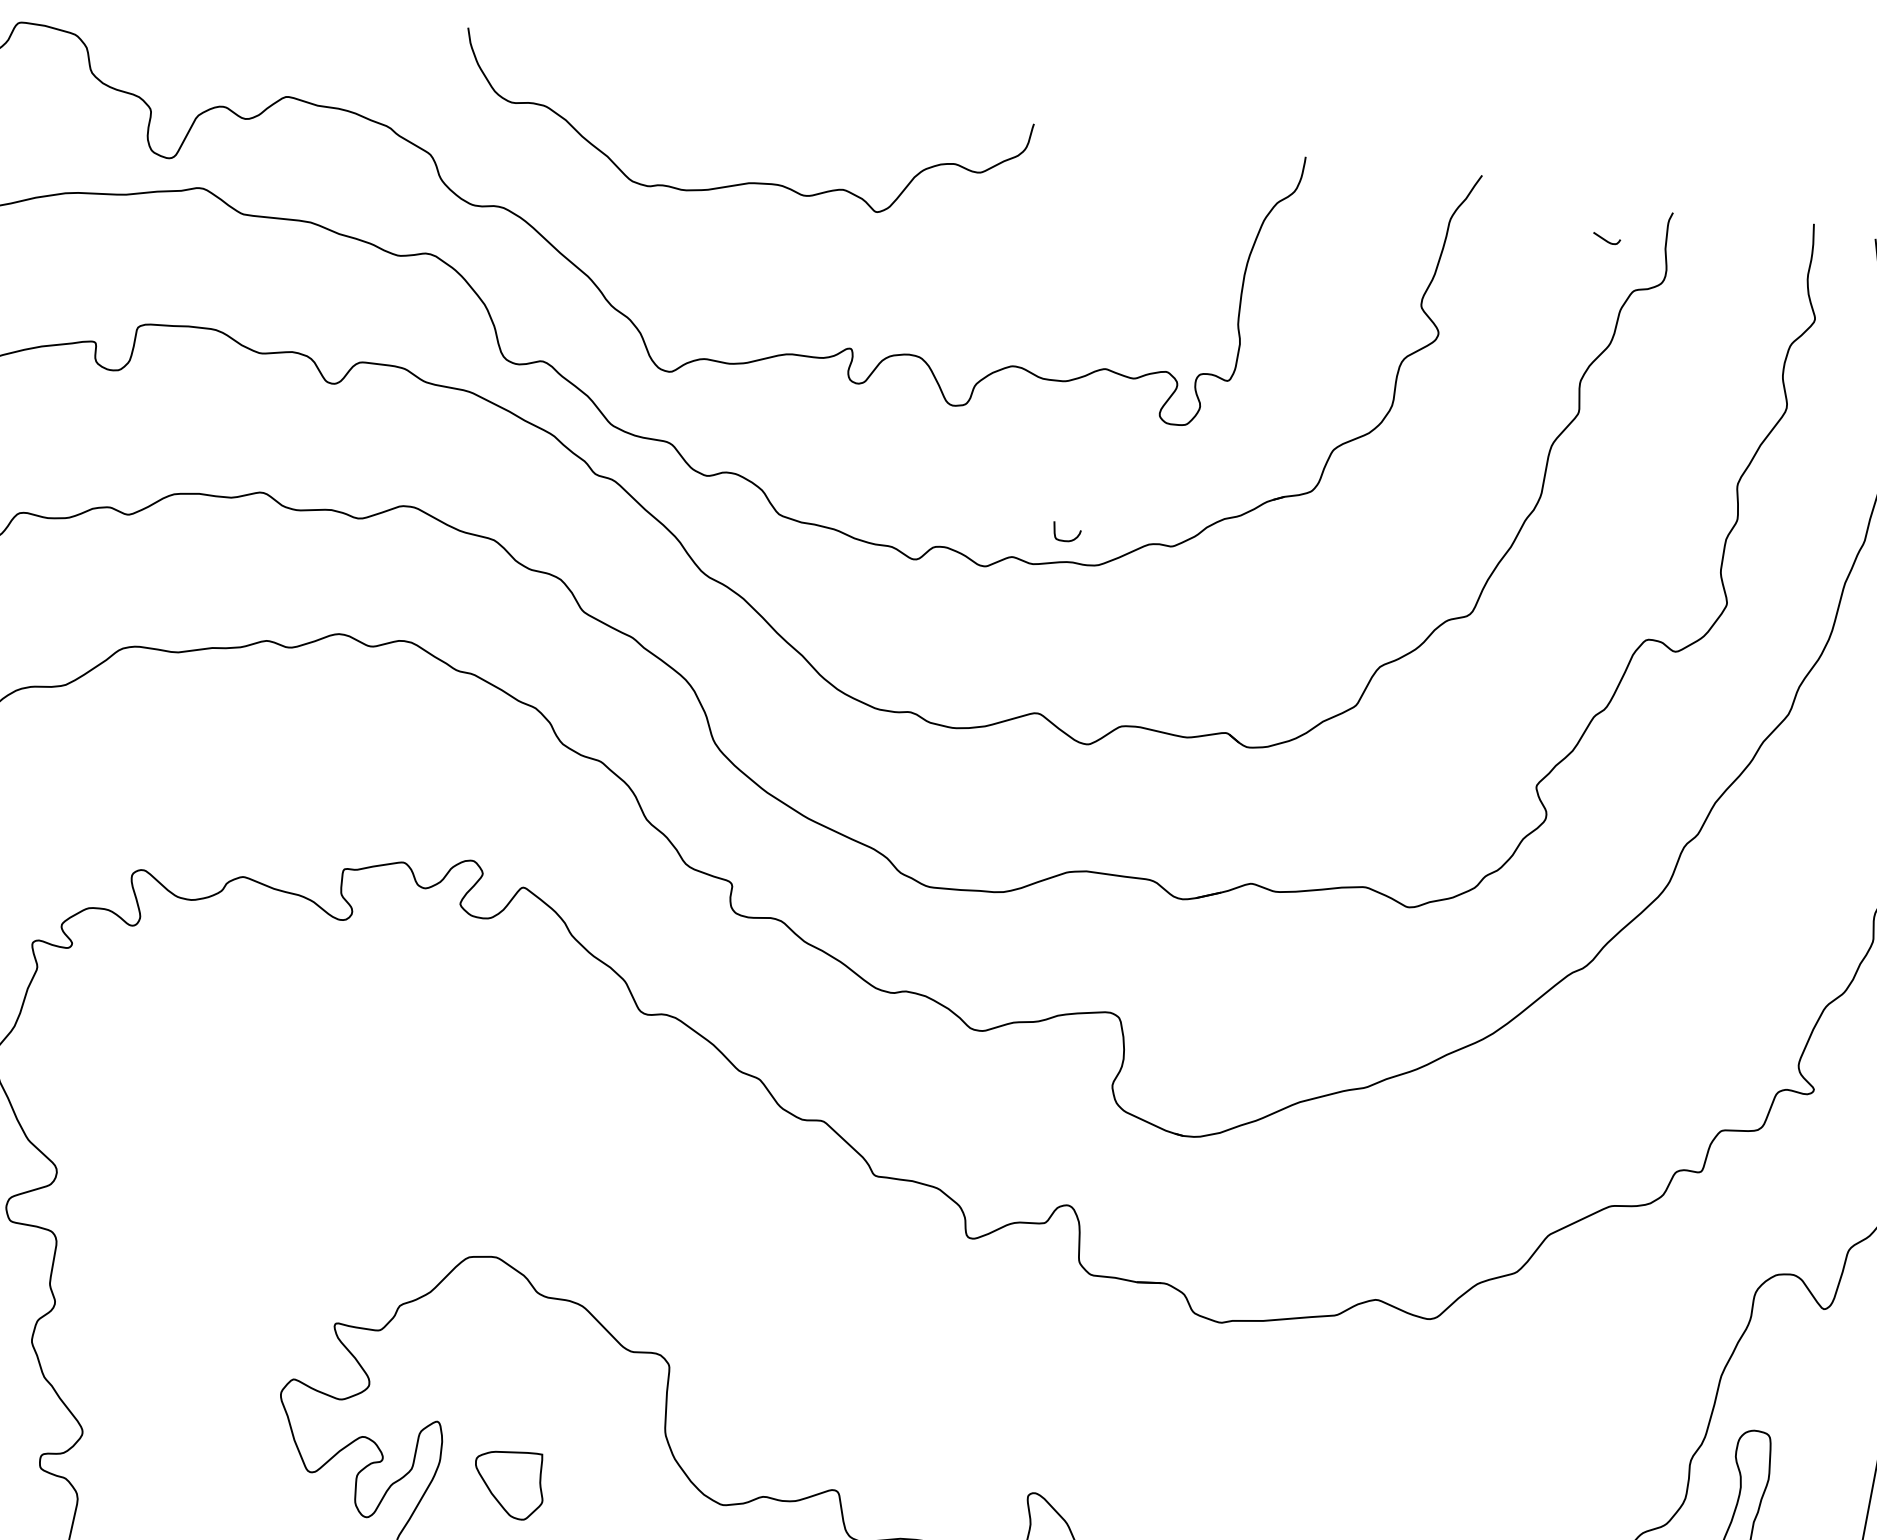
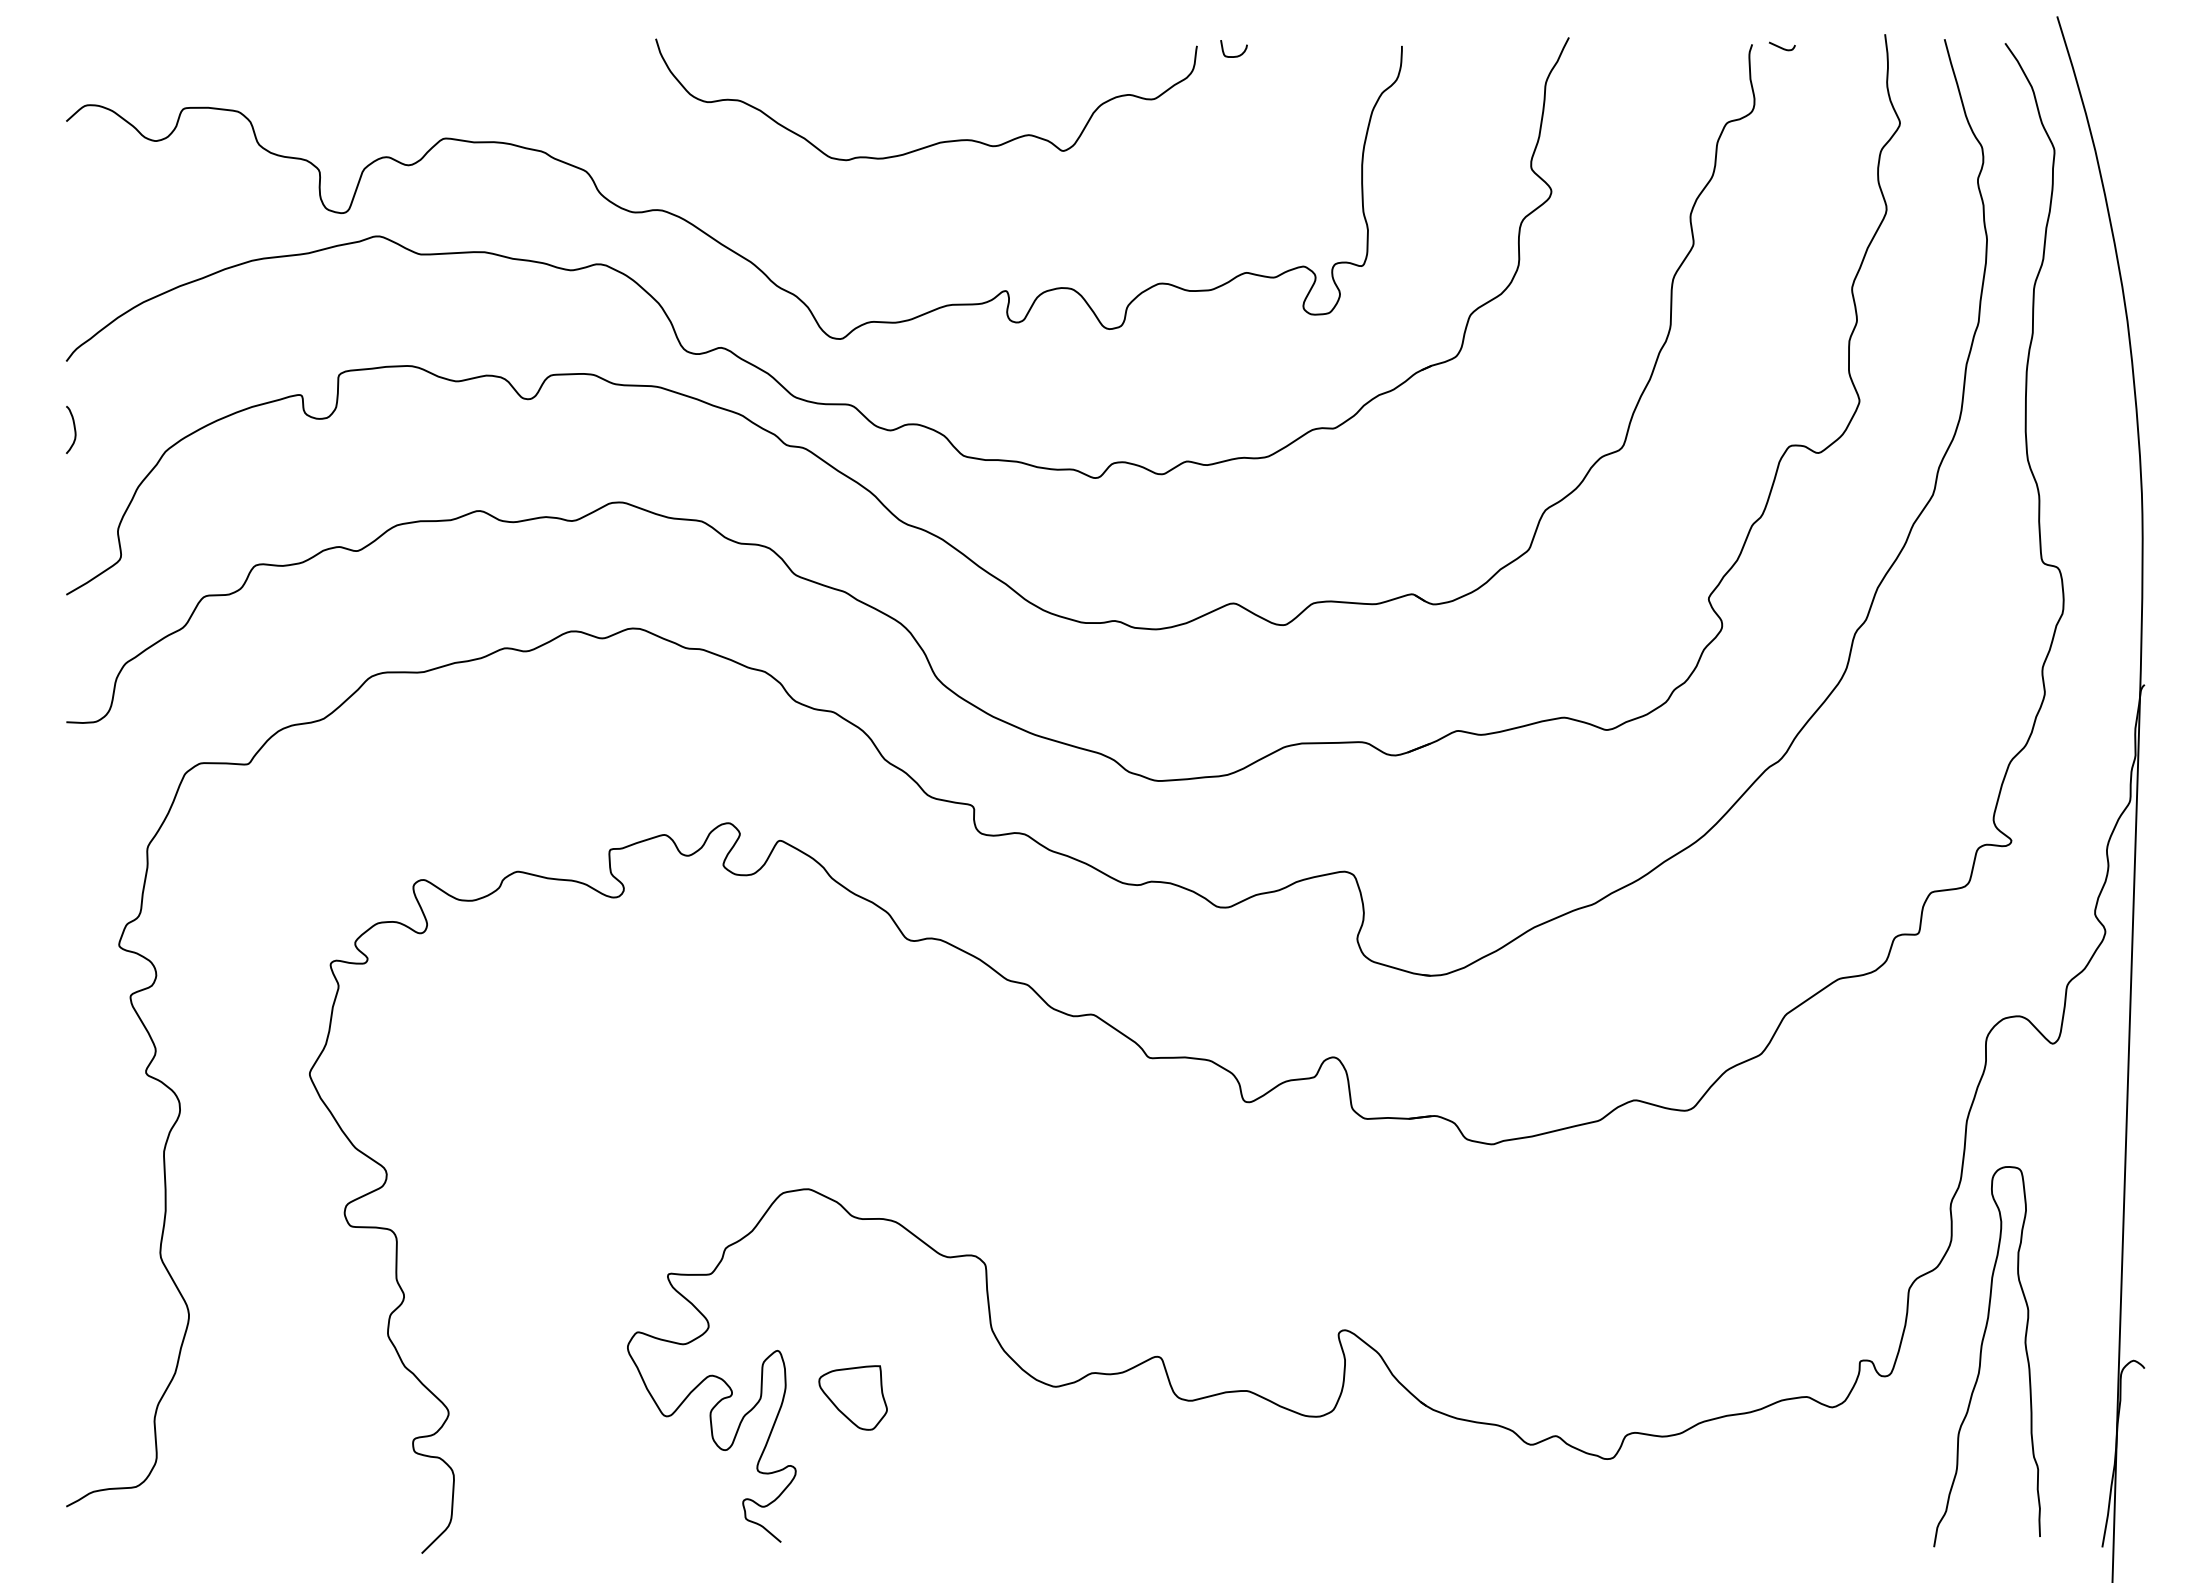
curve: (745, 182) -> (936, 142), moved
curve: (1606, 240) -> (1782, 47), moved
curve: (1067, 539) -> (1235, 55), moved

